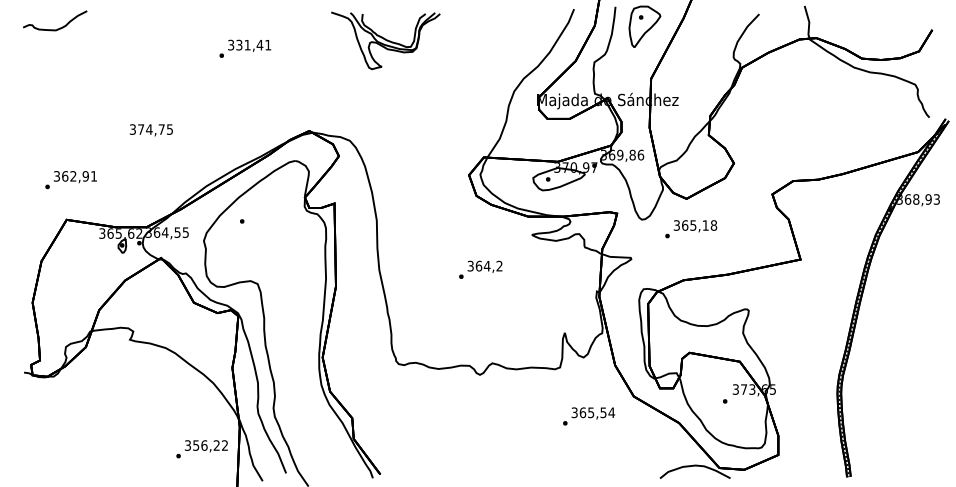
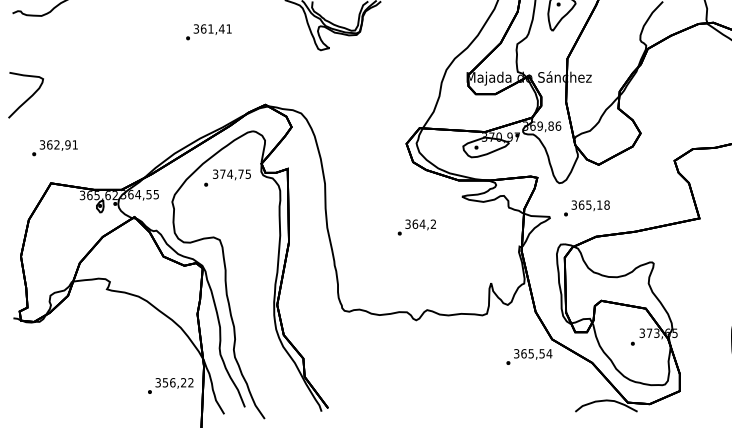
text: (239, 44) -> (203, 28), 331,41 -> 361,41
curve: (41, 122) -> (28, 97), added
text: (150, 130) -> (231, 175), moved
text: (691, 229) -> (587, 208), moved
text: (589, 416) -> (529, 357), moved

